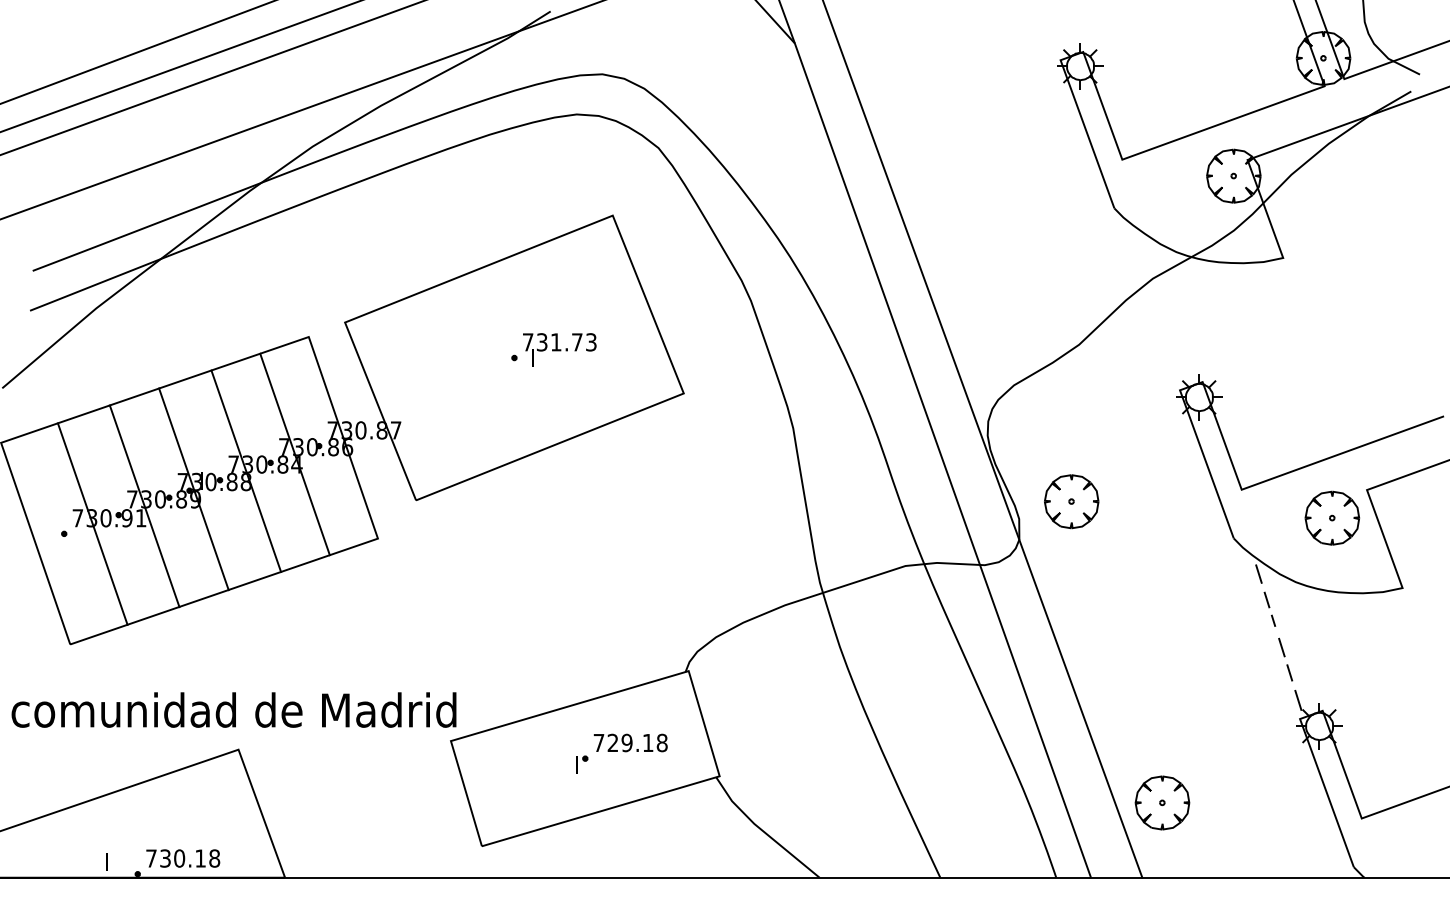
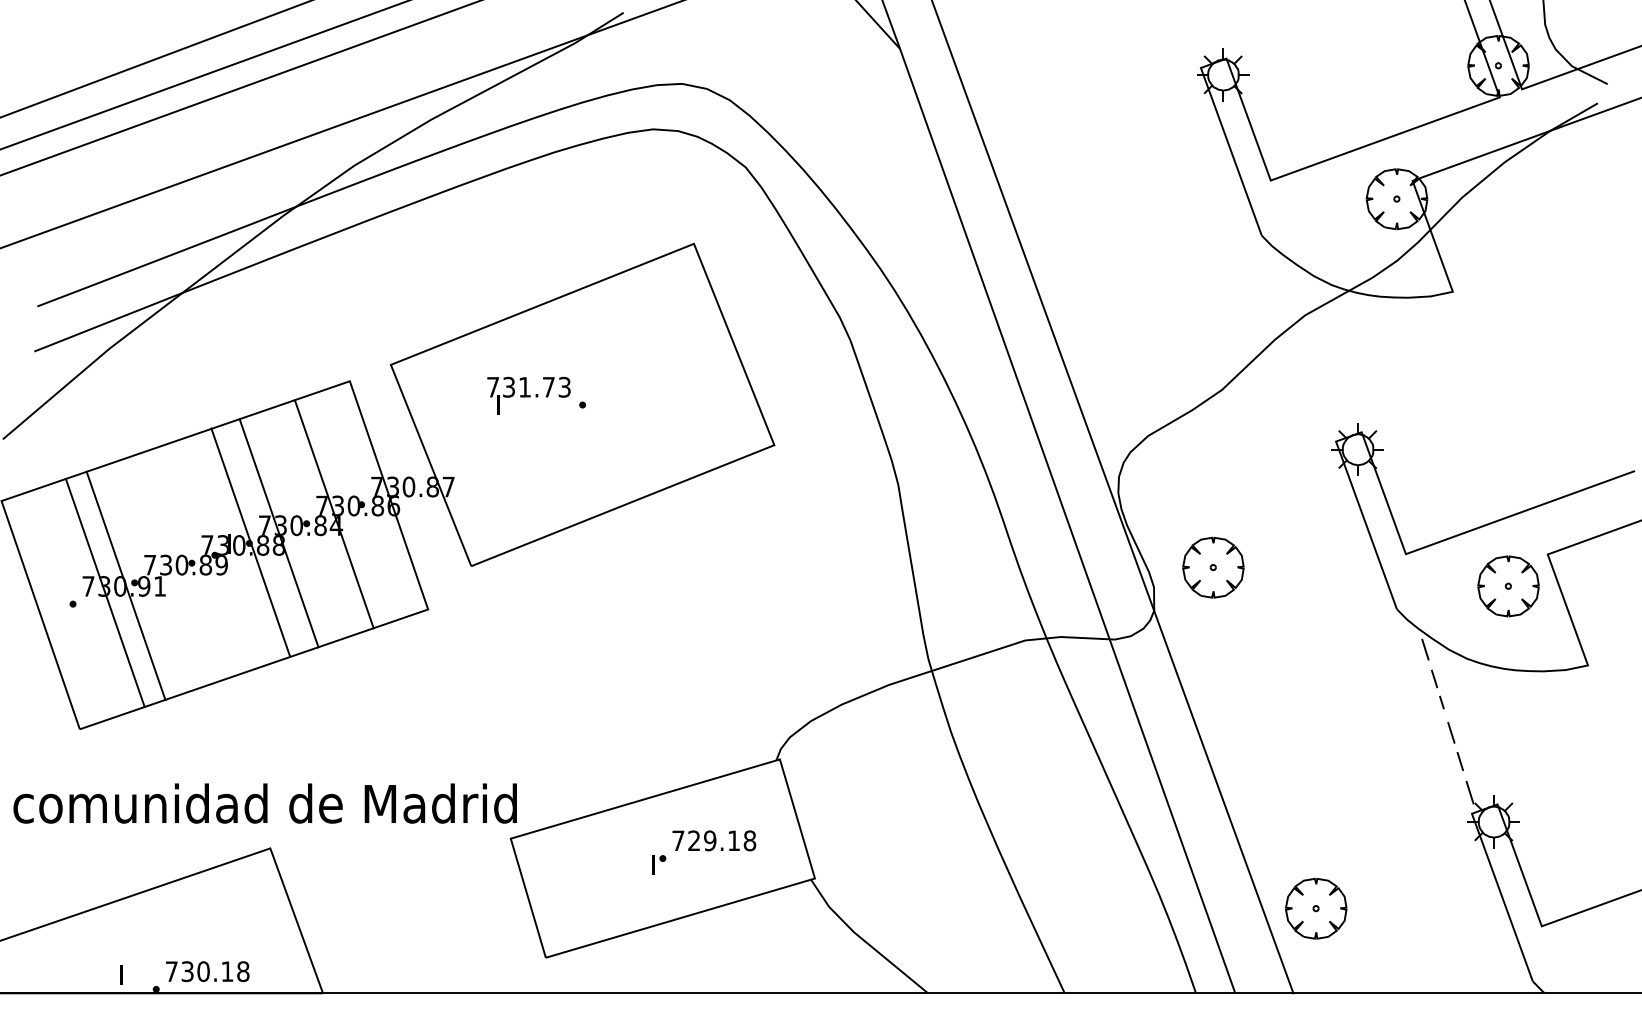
text: (559, 349) -> (528, 395), moved
line: (193, 489) -> (250, 542), moved
line: (144, 505) -> (125, 585), moved

